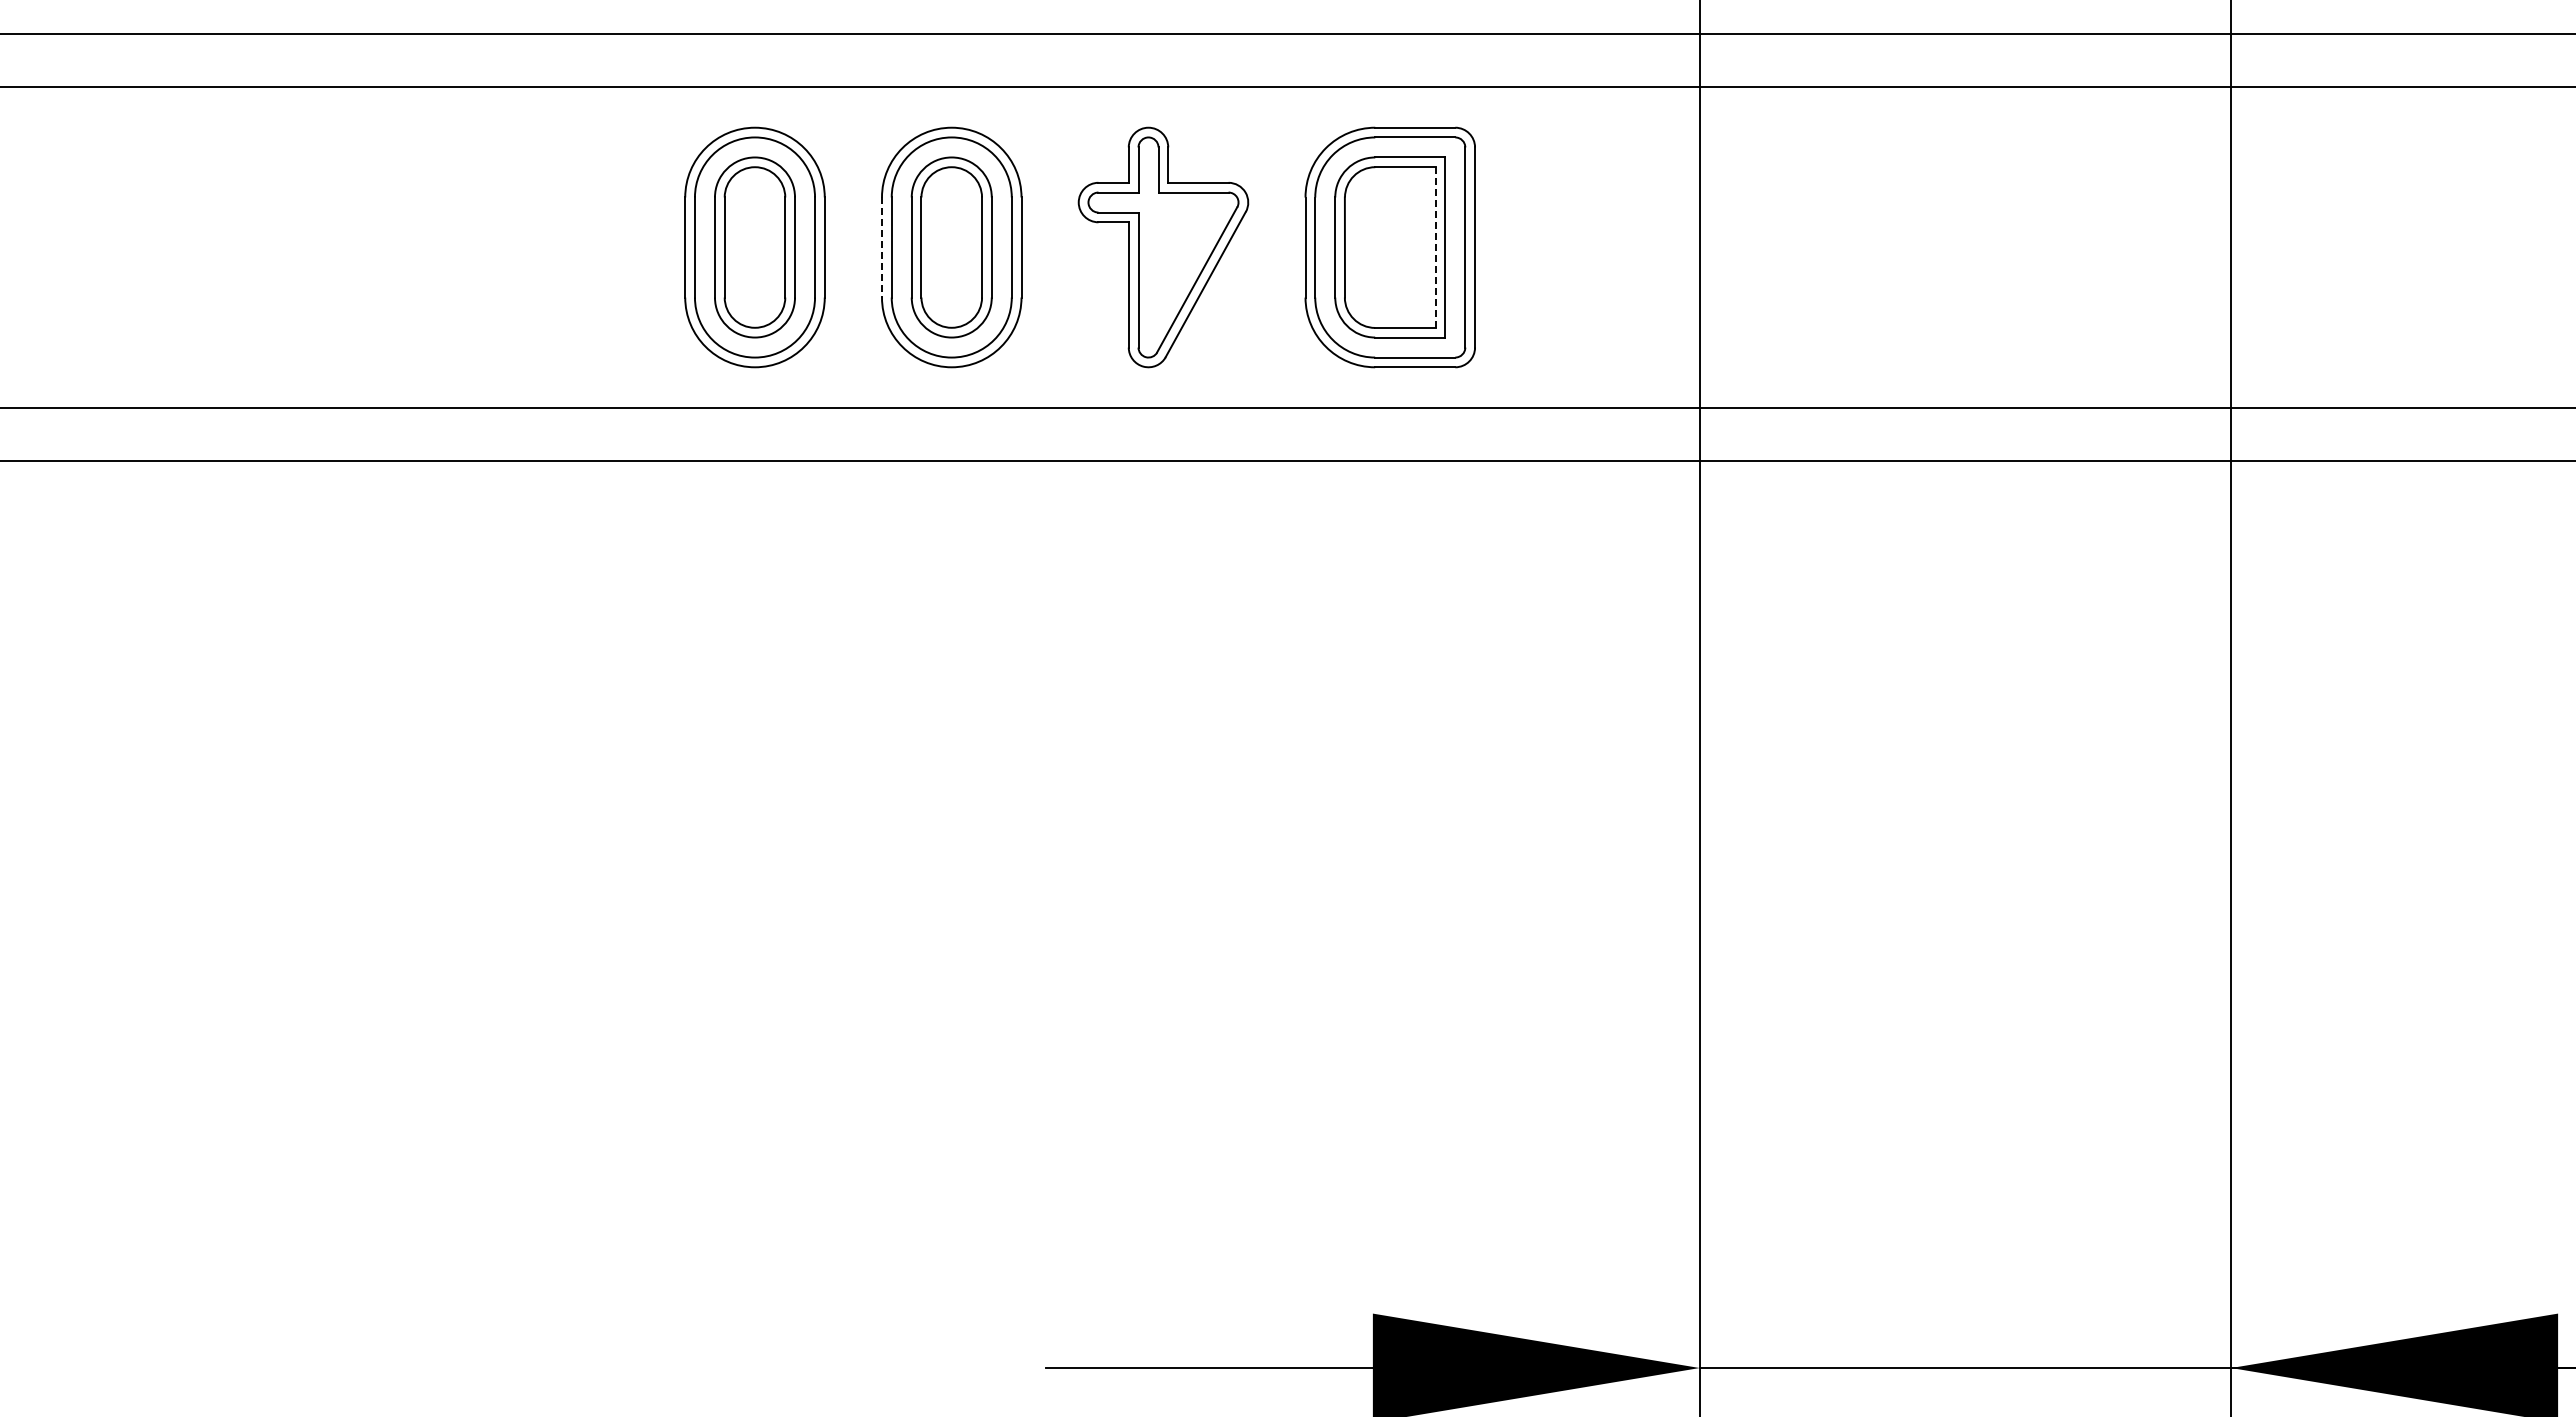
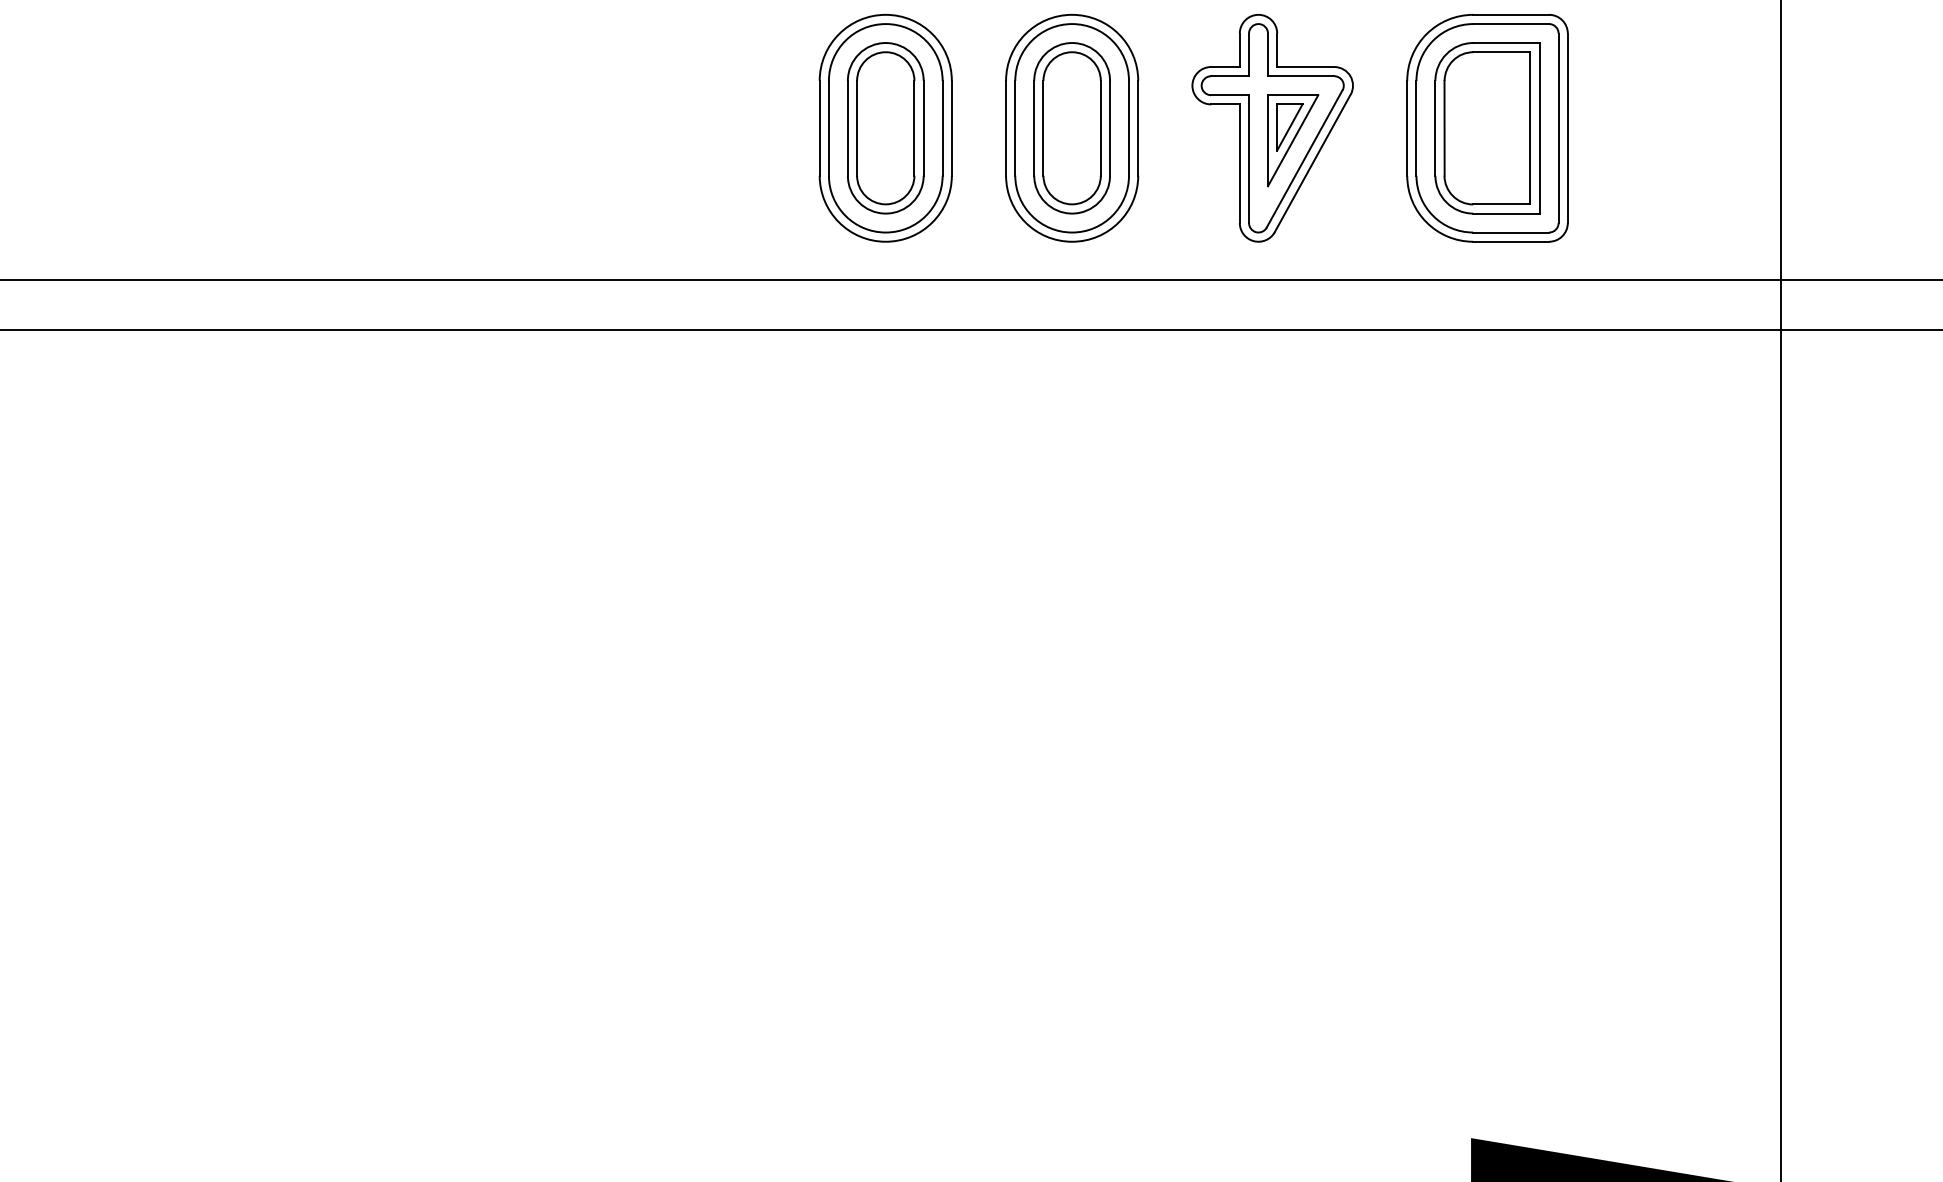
line: (881, 248) -> (1005, 129), dashed -> solid
line: (1435, 248) -> (1530, 129), dashed -> solid
part: (1184, 260) -> (1292, 140), added

